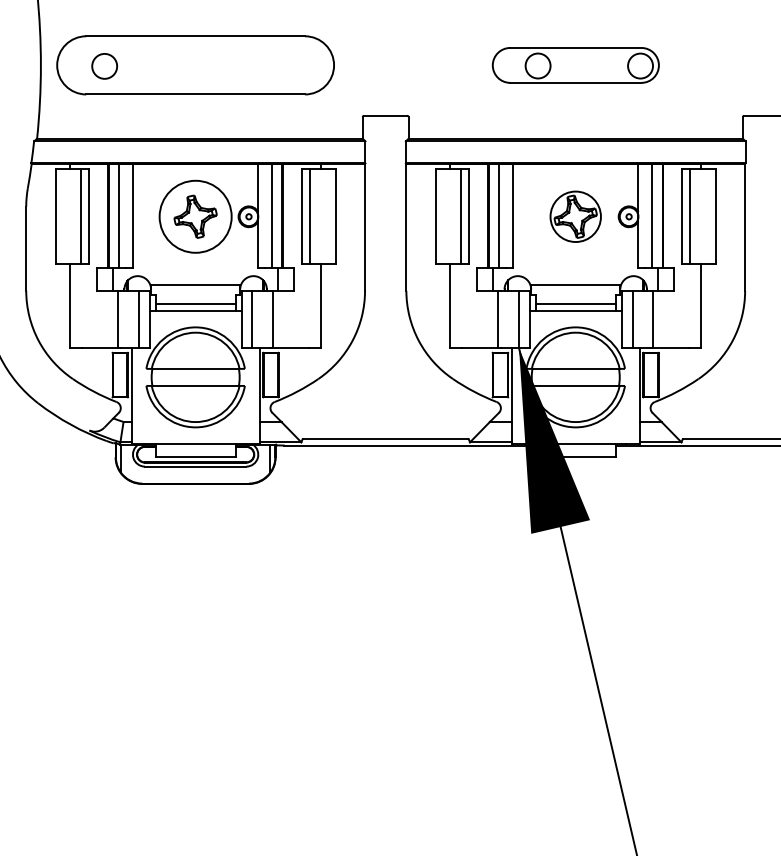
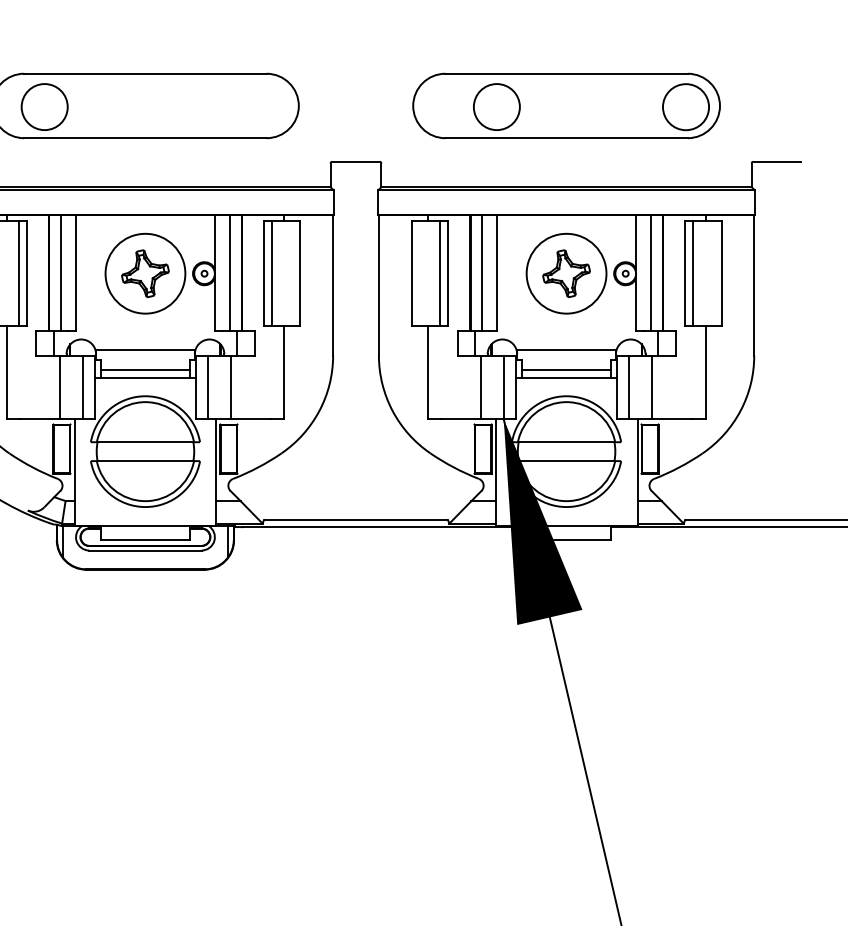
part: (575, 65) -> (566, 106), size x1.67
circle: (104, 66) -> (44, 107), size x1.67
circle: (575, 216) -> (566, 273), size x1.43

